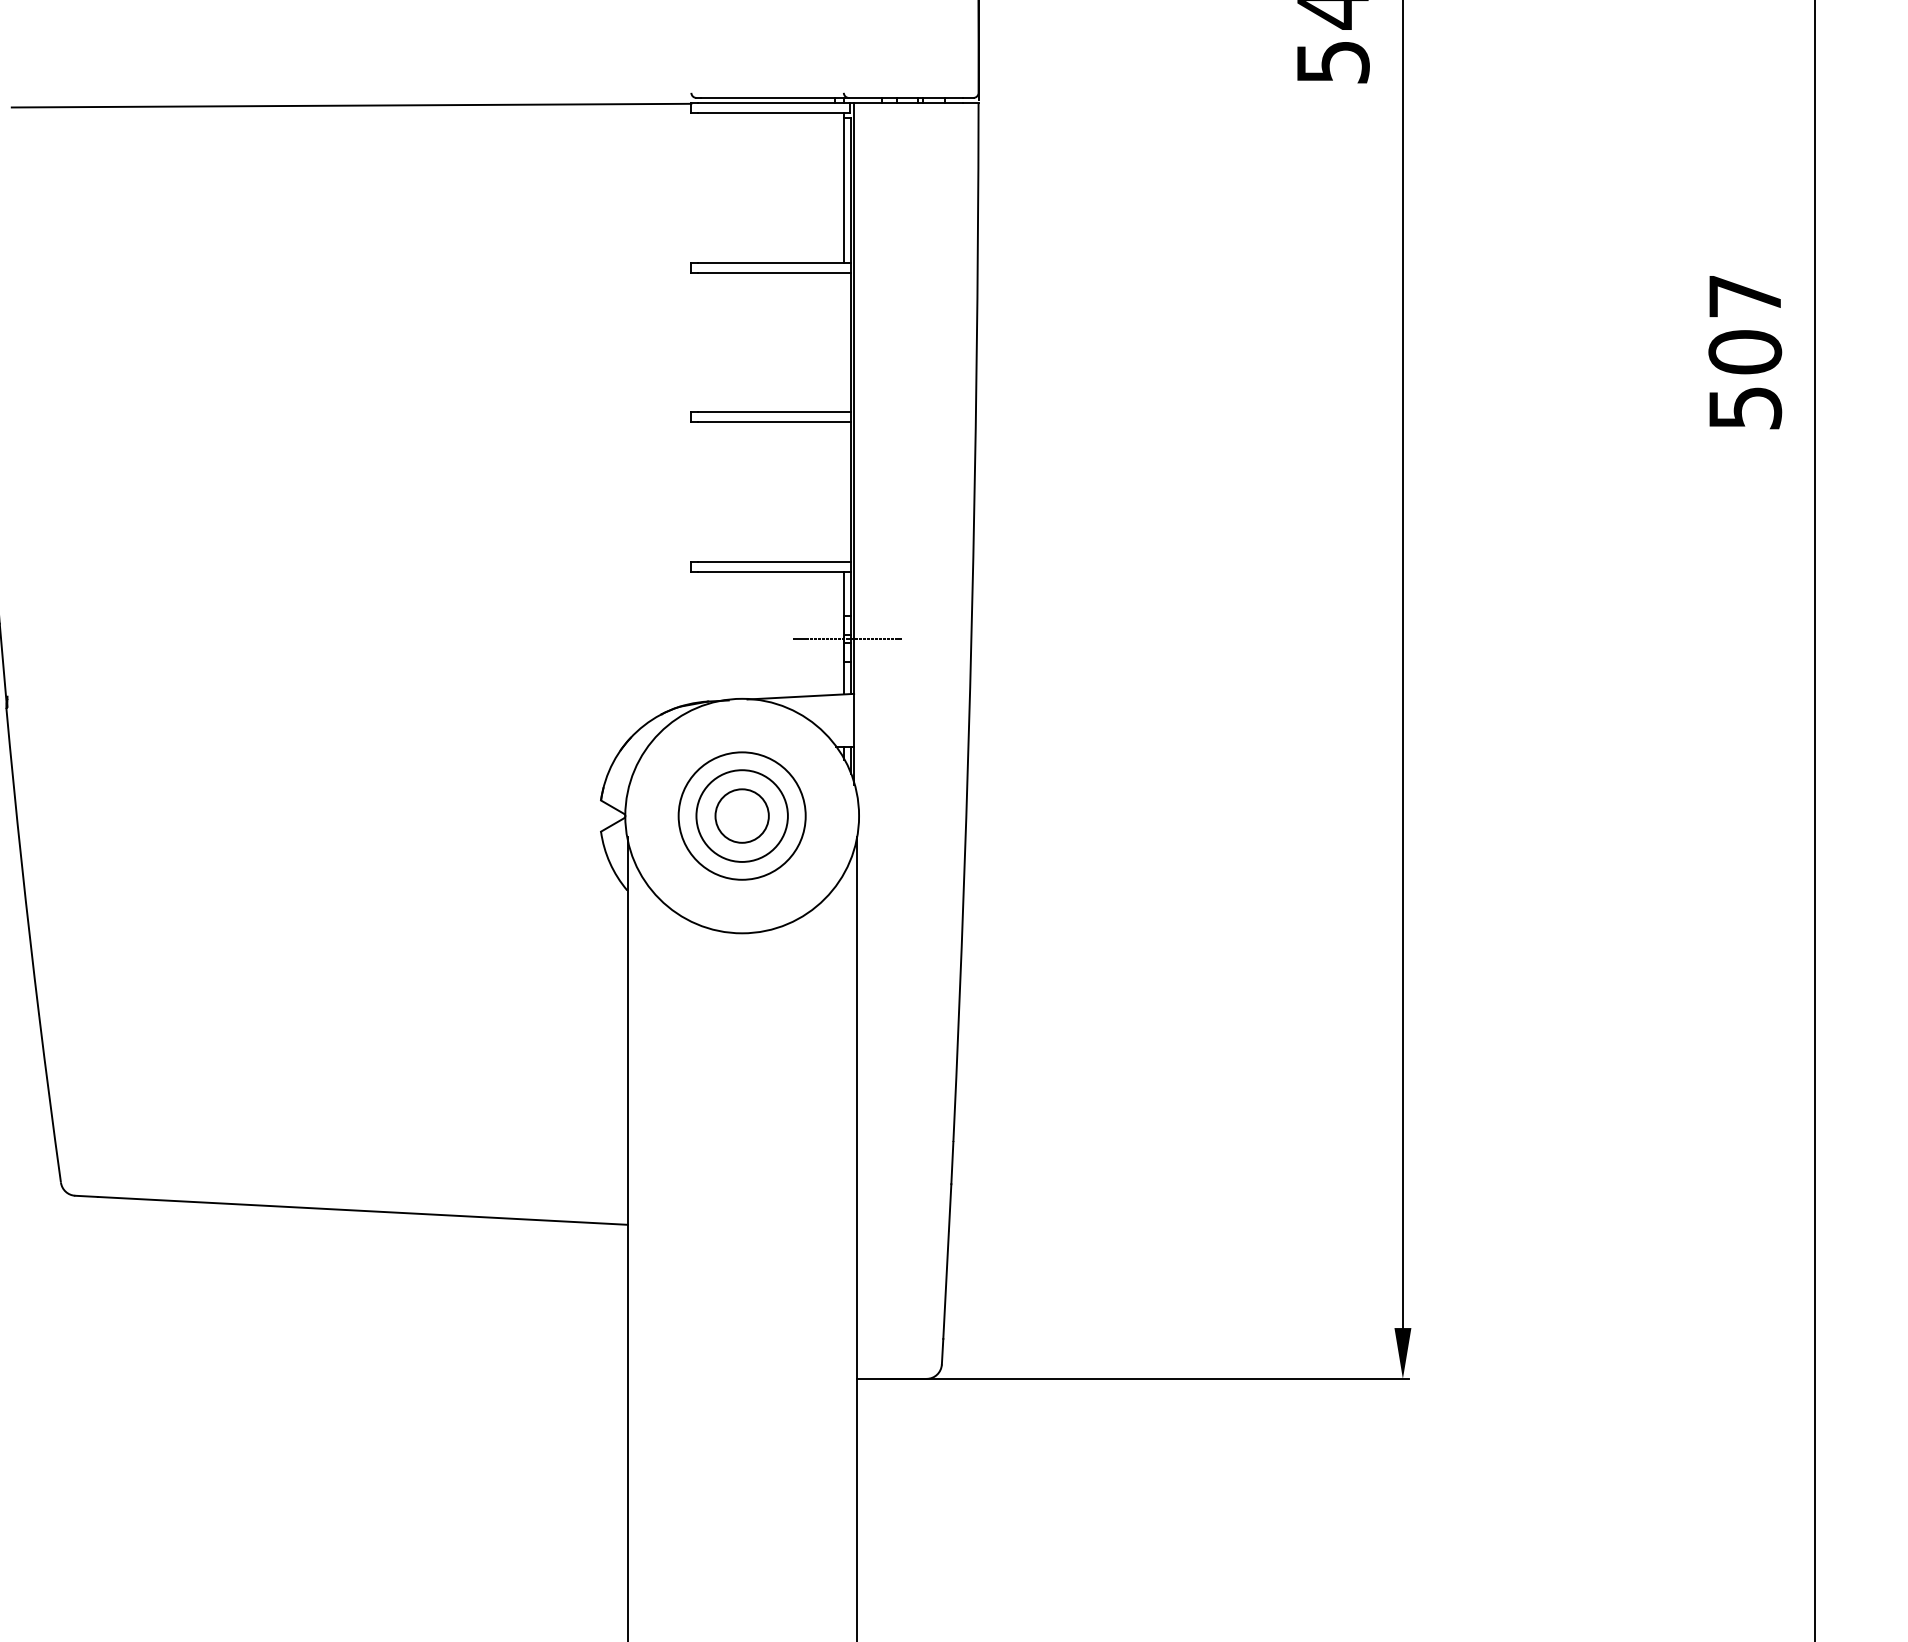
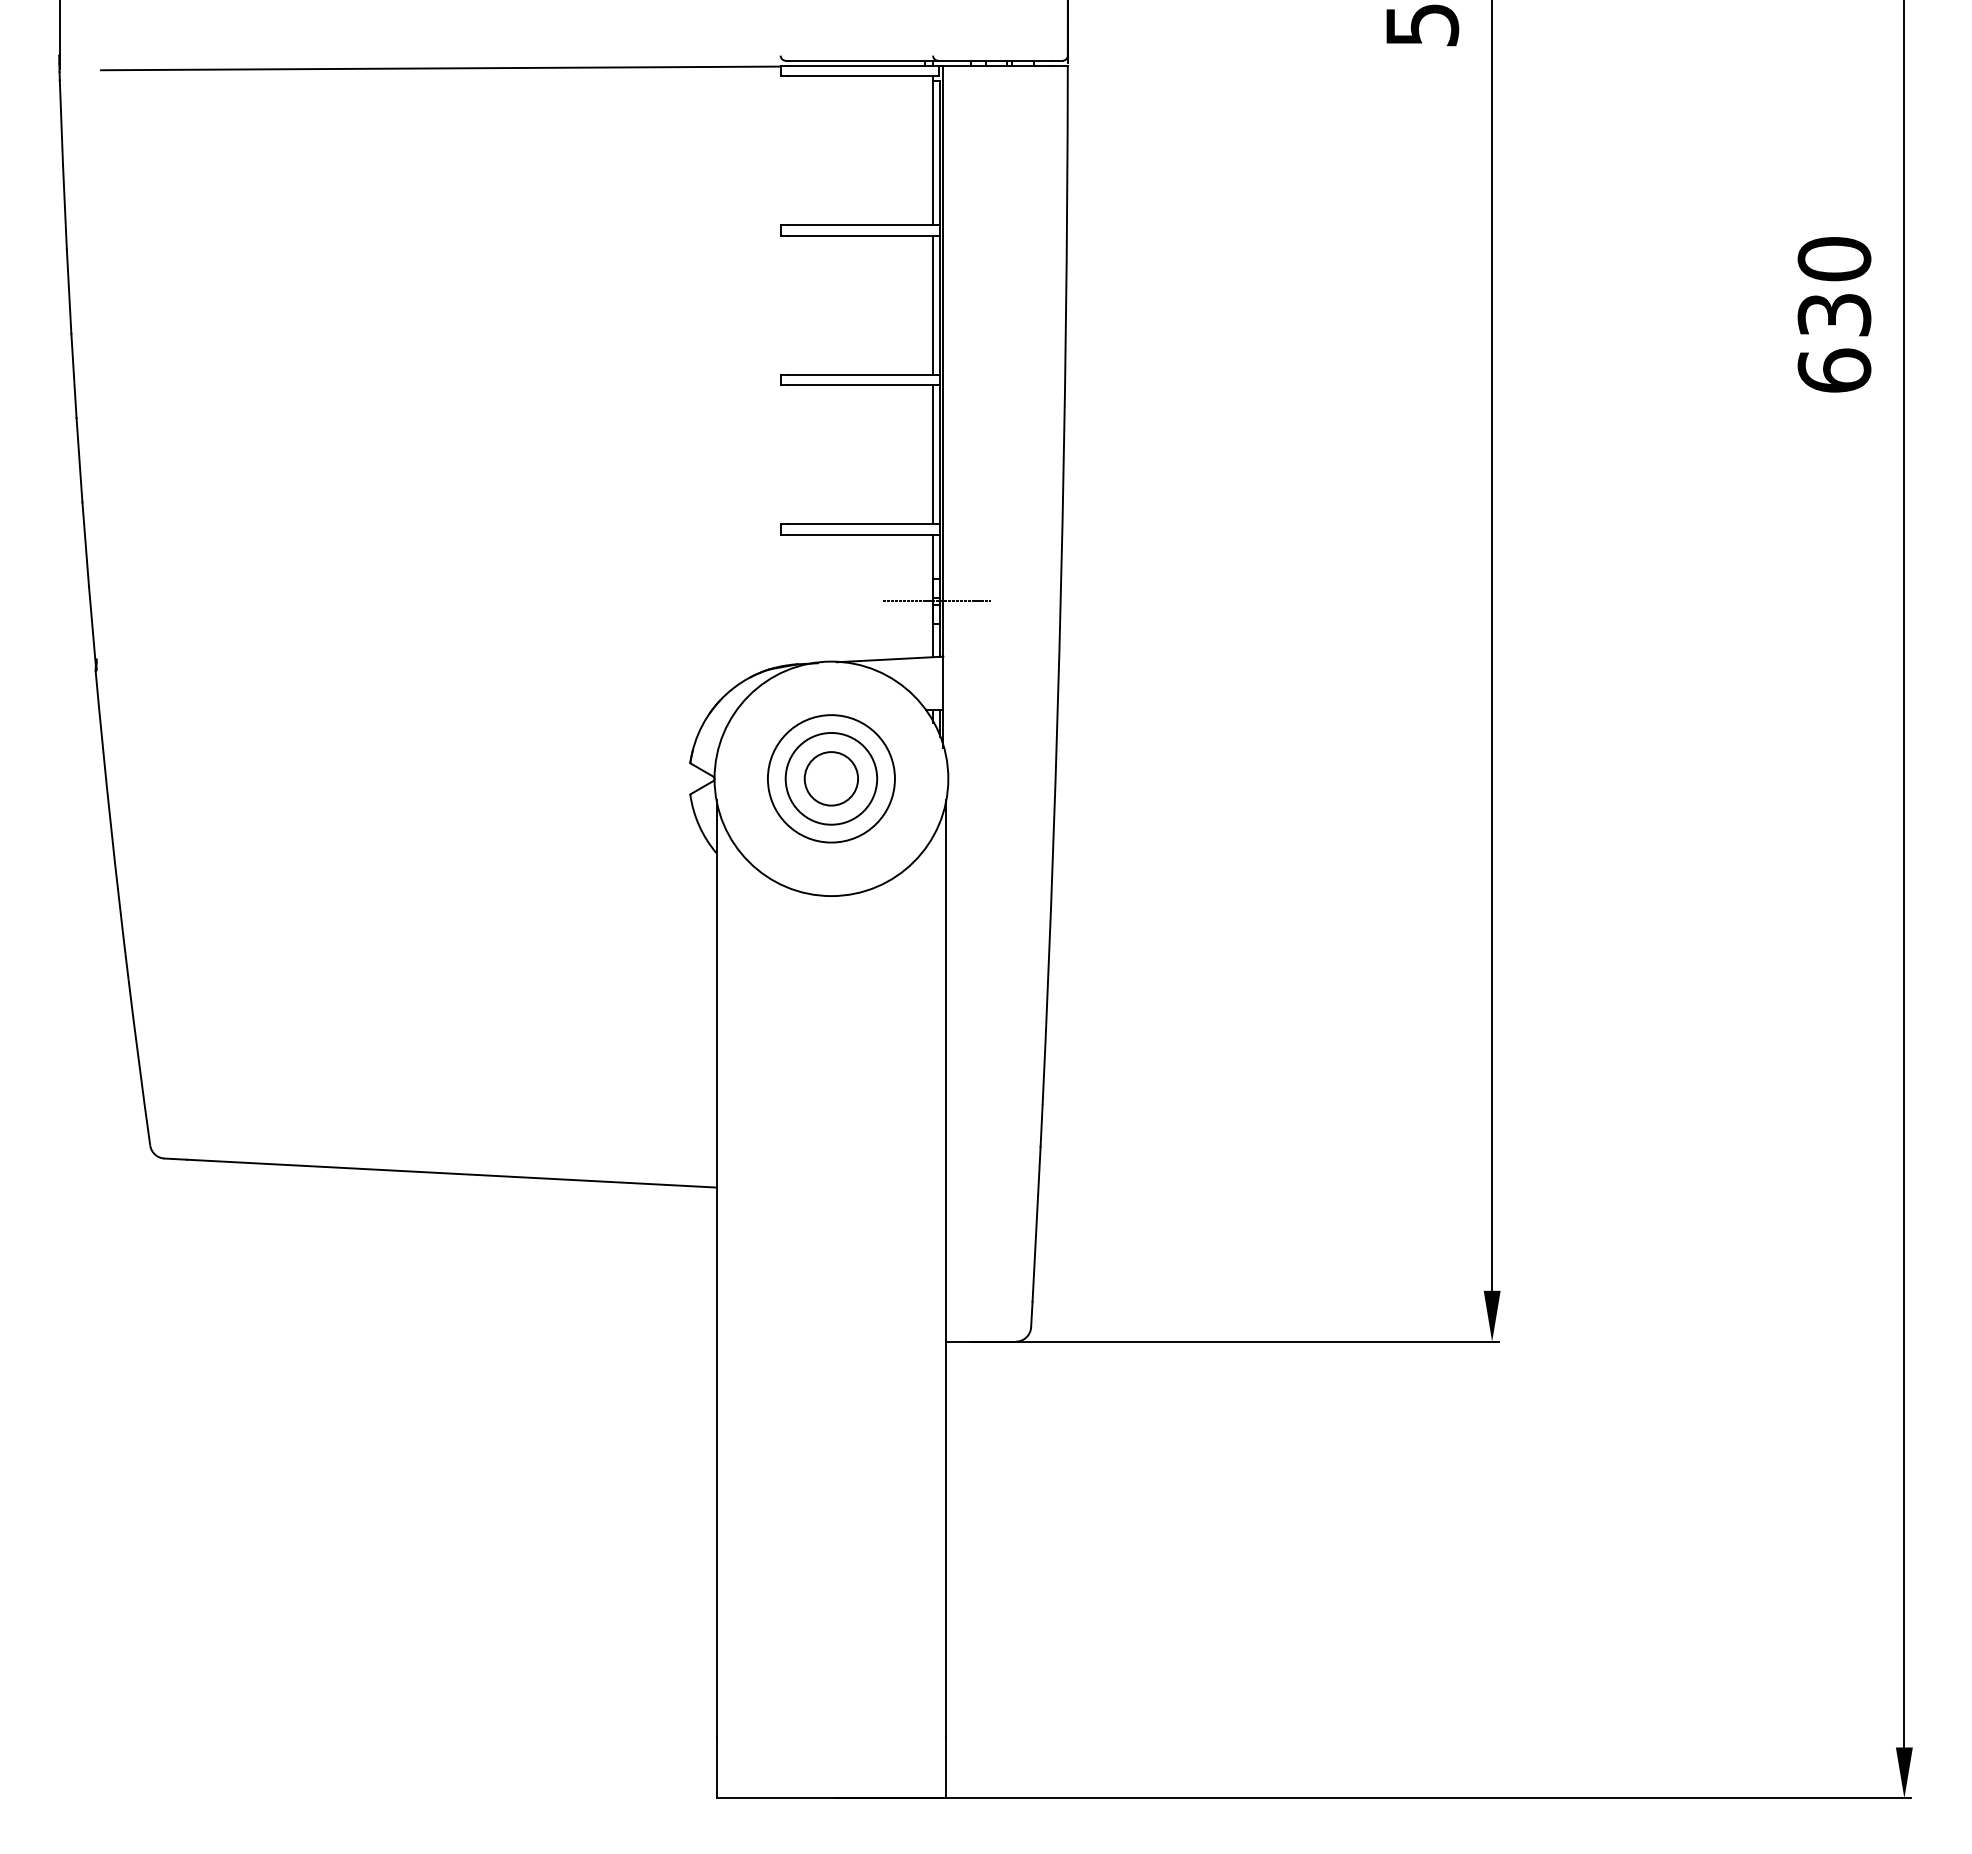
line: (844, 341) -> (933, 304), added
text: (1745, 351) -> (1834, 314), 507 -> 630
line: (844, 491) -> (933, 454), added

